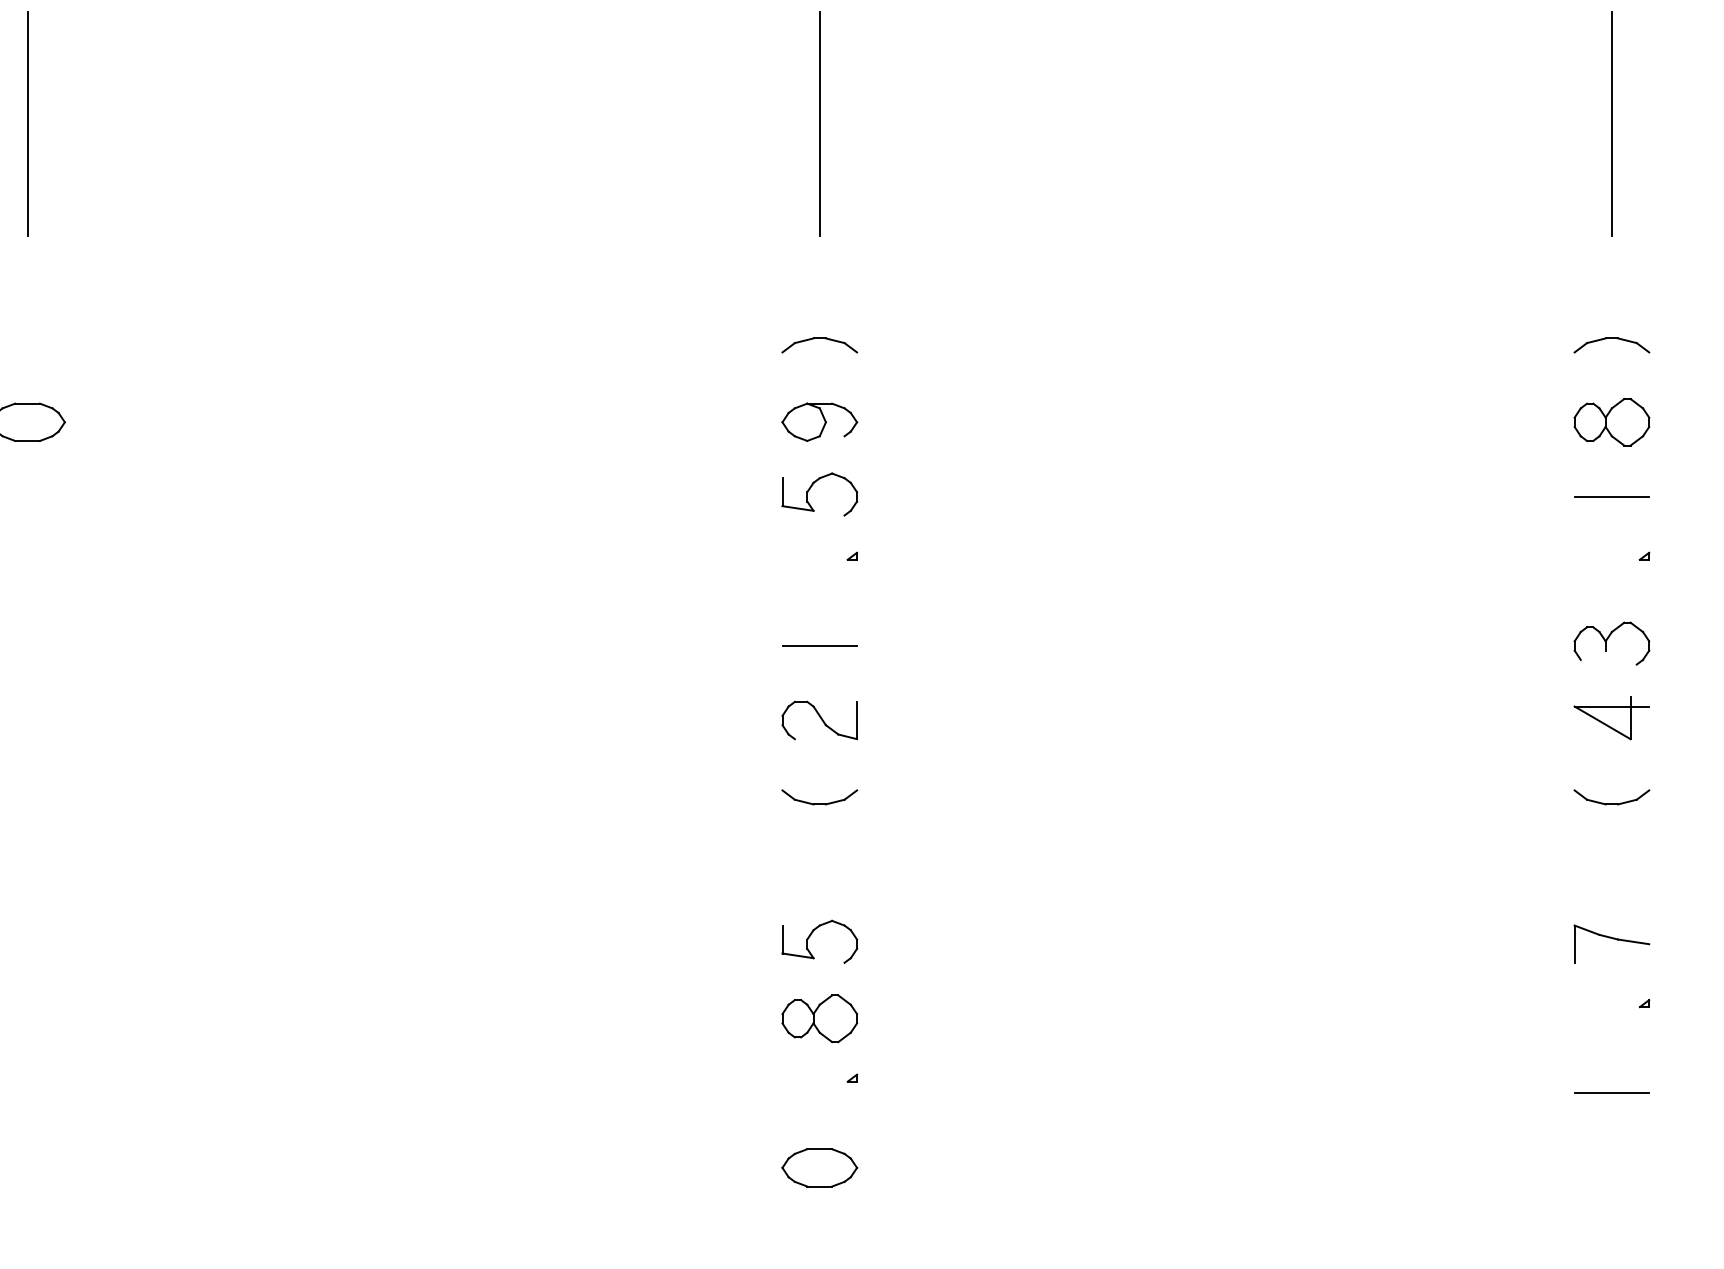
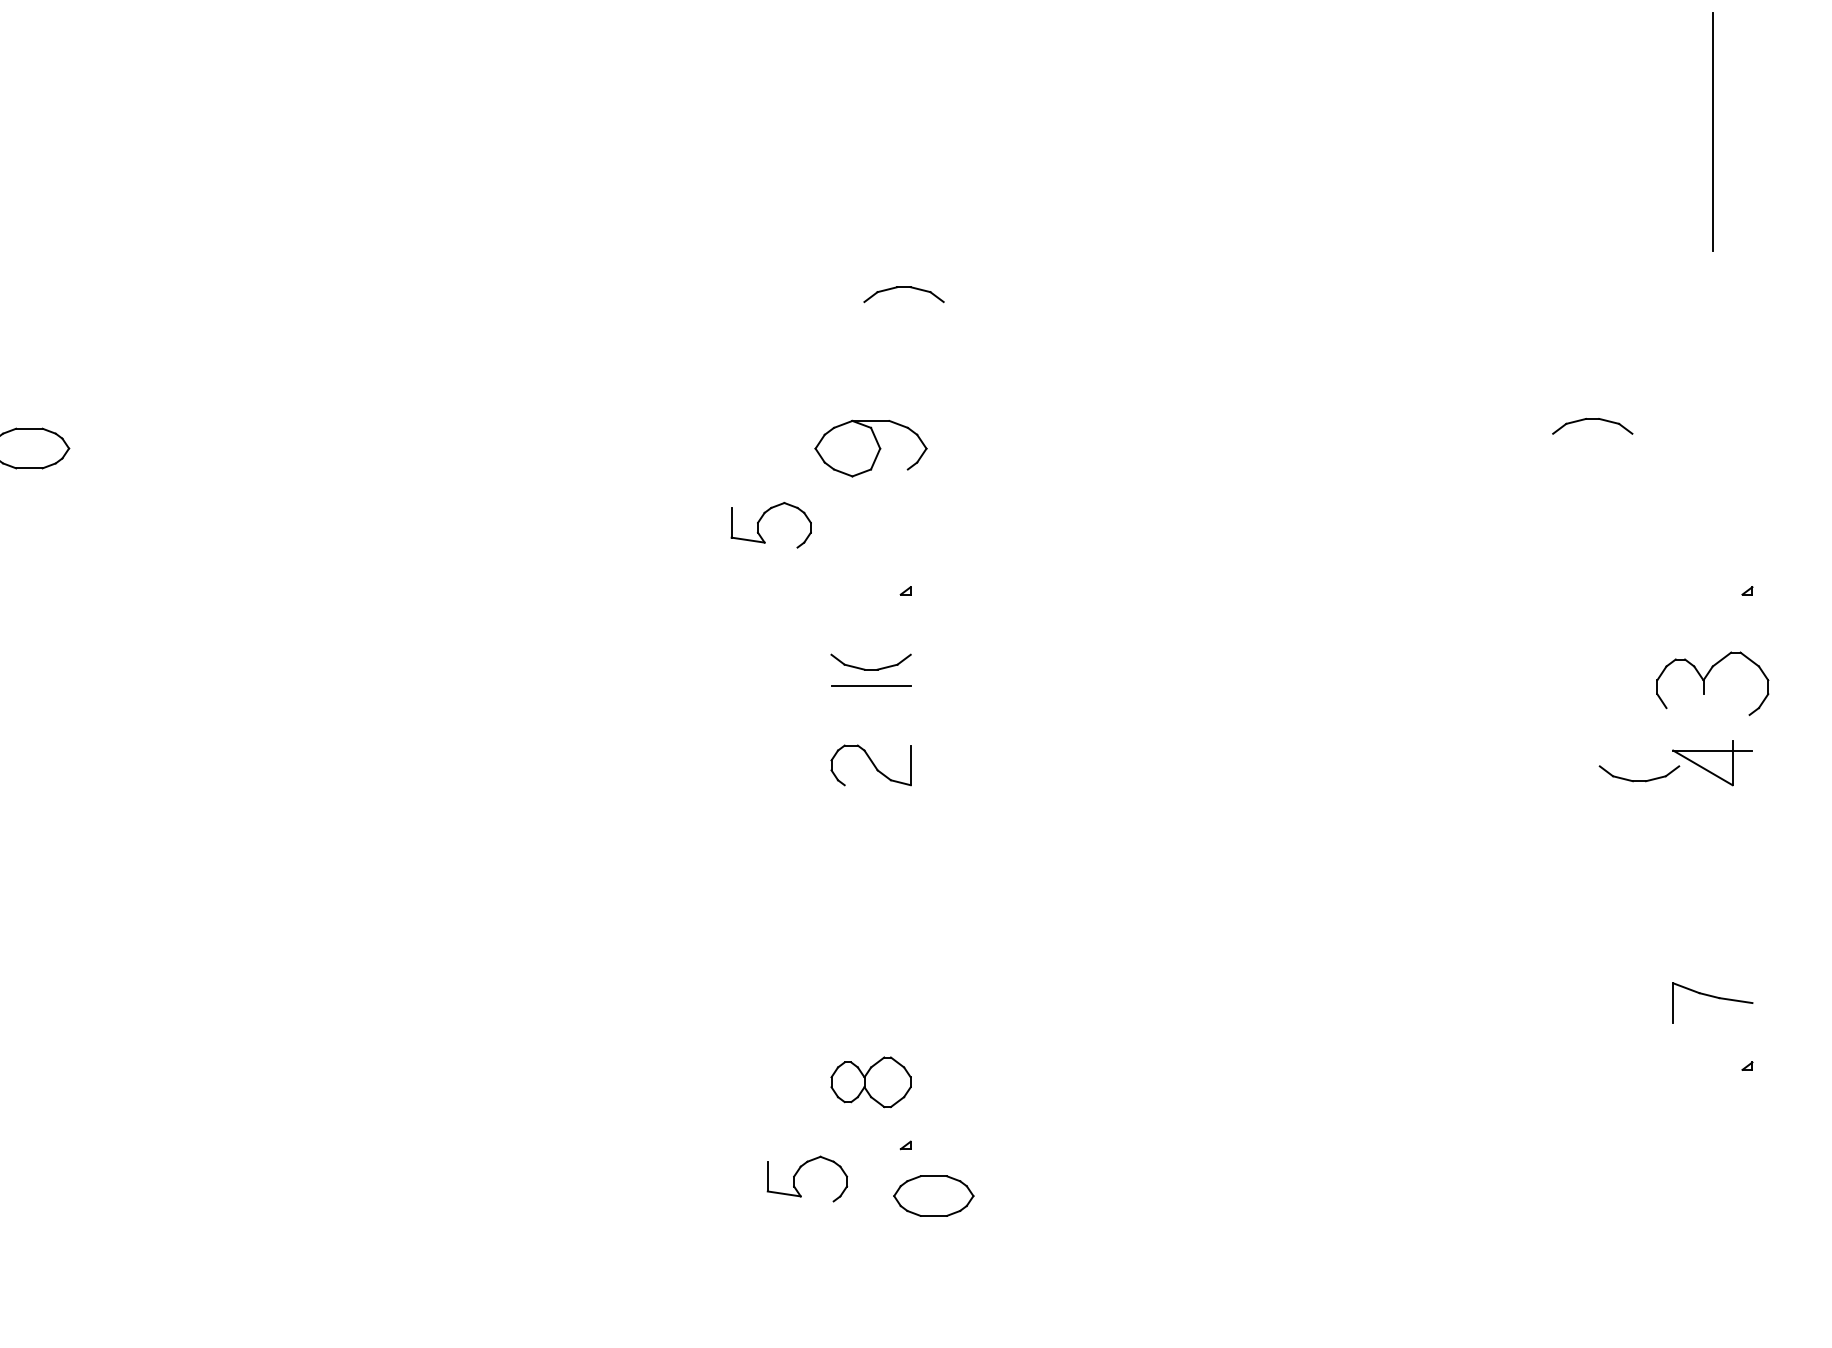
line: (27, 123) -> (29, 131), removed
line: (819, 123) -> (870, 131), removed
part: (819, 338) -> (903, 287), moved
part: (1611, 338) -> (1592, 419), moved
part: (819, 421) -> (870, 447), size x1.4
part: (1611, 422) -> (1712, 448), removed
part: (810, 489) -> (761, 519), moved
line: (1611, 496) -> (1712, 527), removed
part: (1611, 643) -> (1712, 683), size x1.4
part: (819, 797) -> (870, 662), moved
part: (1611, 797) -> (1639, 773), moved
part: (811, 935) -> (798, 1172), moved
line: (1611, 1093) -> (1712, 1161), removed
part: (819, 1167) -> (933, 1195), moved

